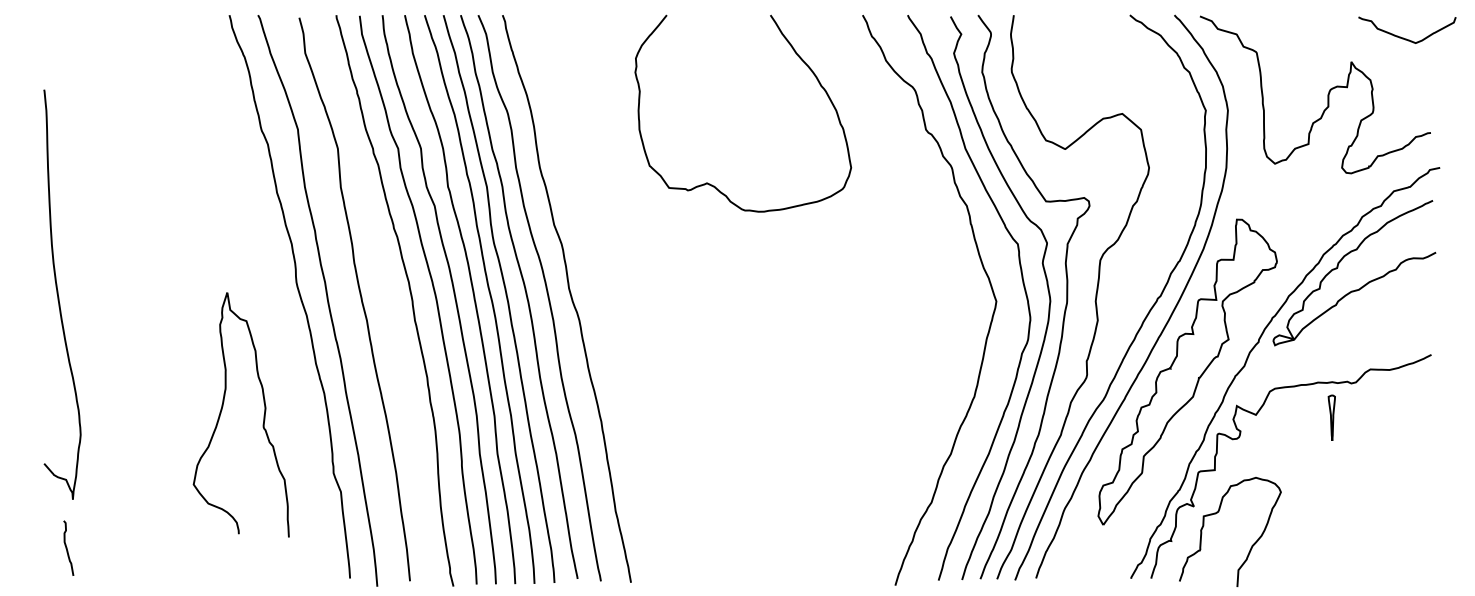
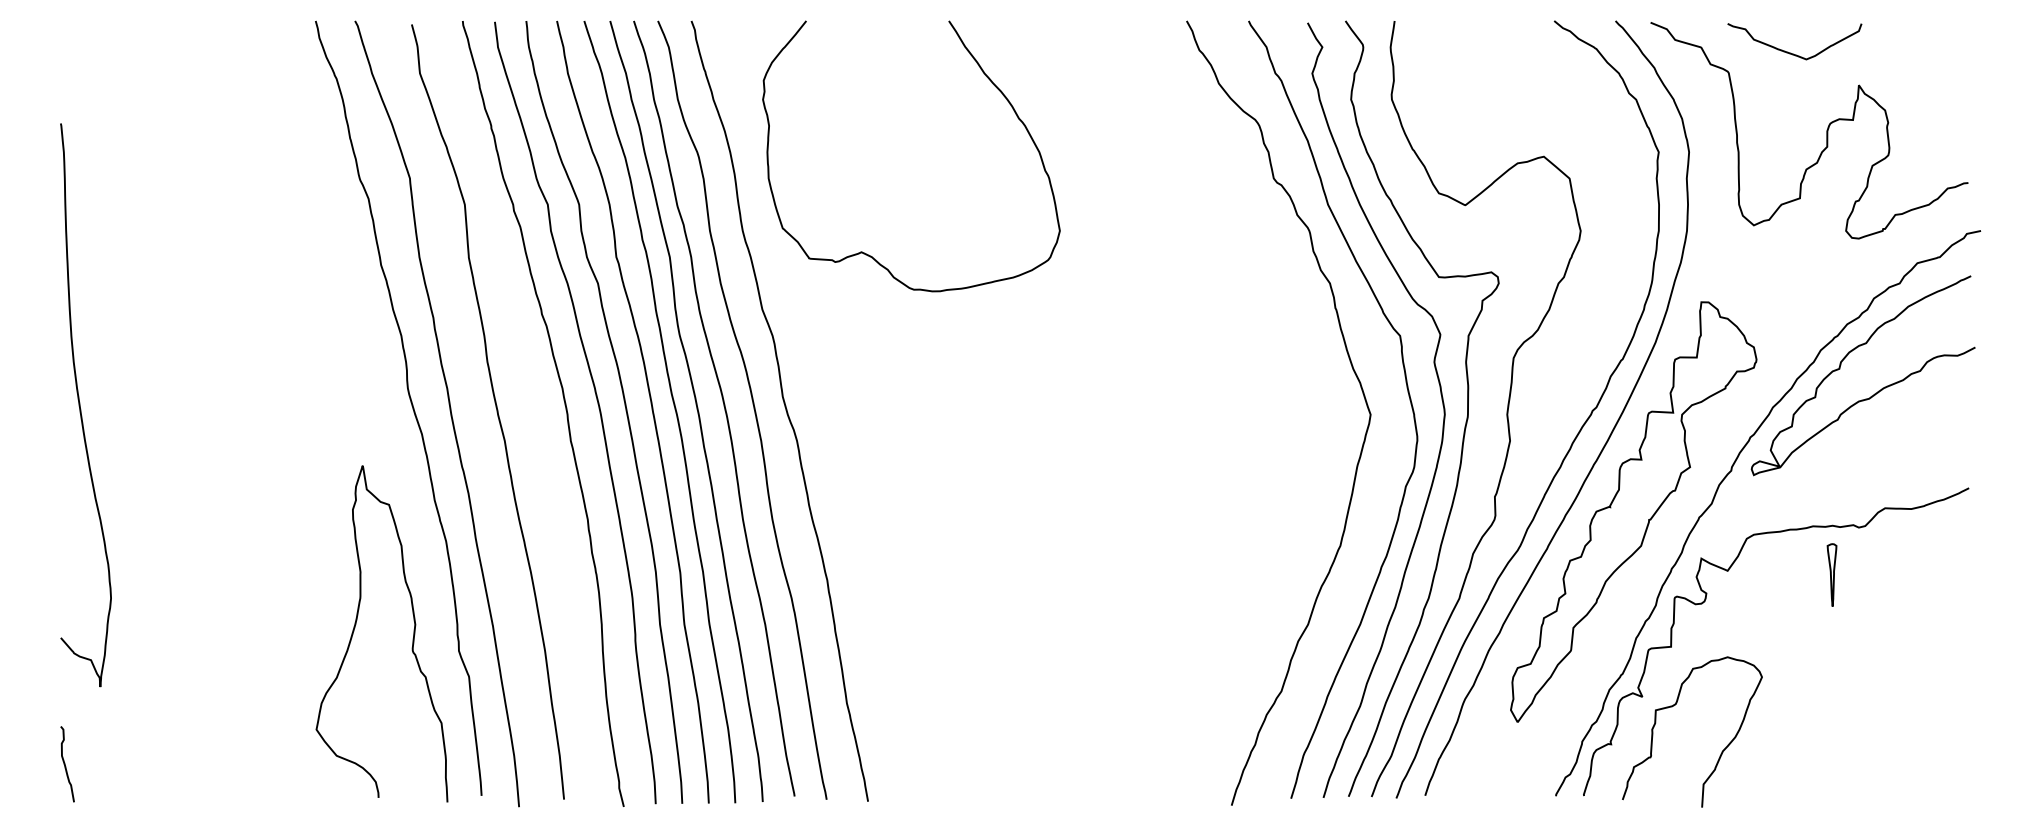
curve: (1404, 38) -> (1790, 52), moved
curve: (709, 183) -> (864, 252), moved
curve: (222, 411) -> (355, 628), moved
curve: (67, 548) -> (65, 764), moved

